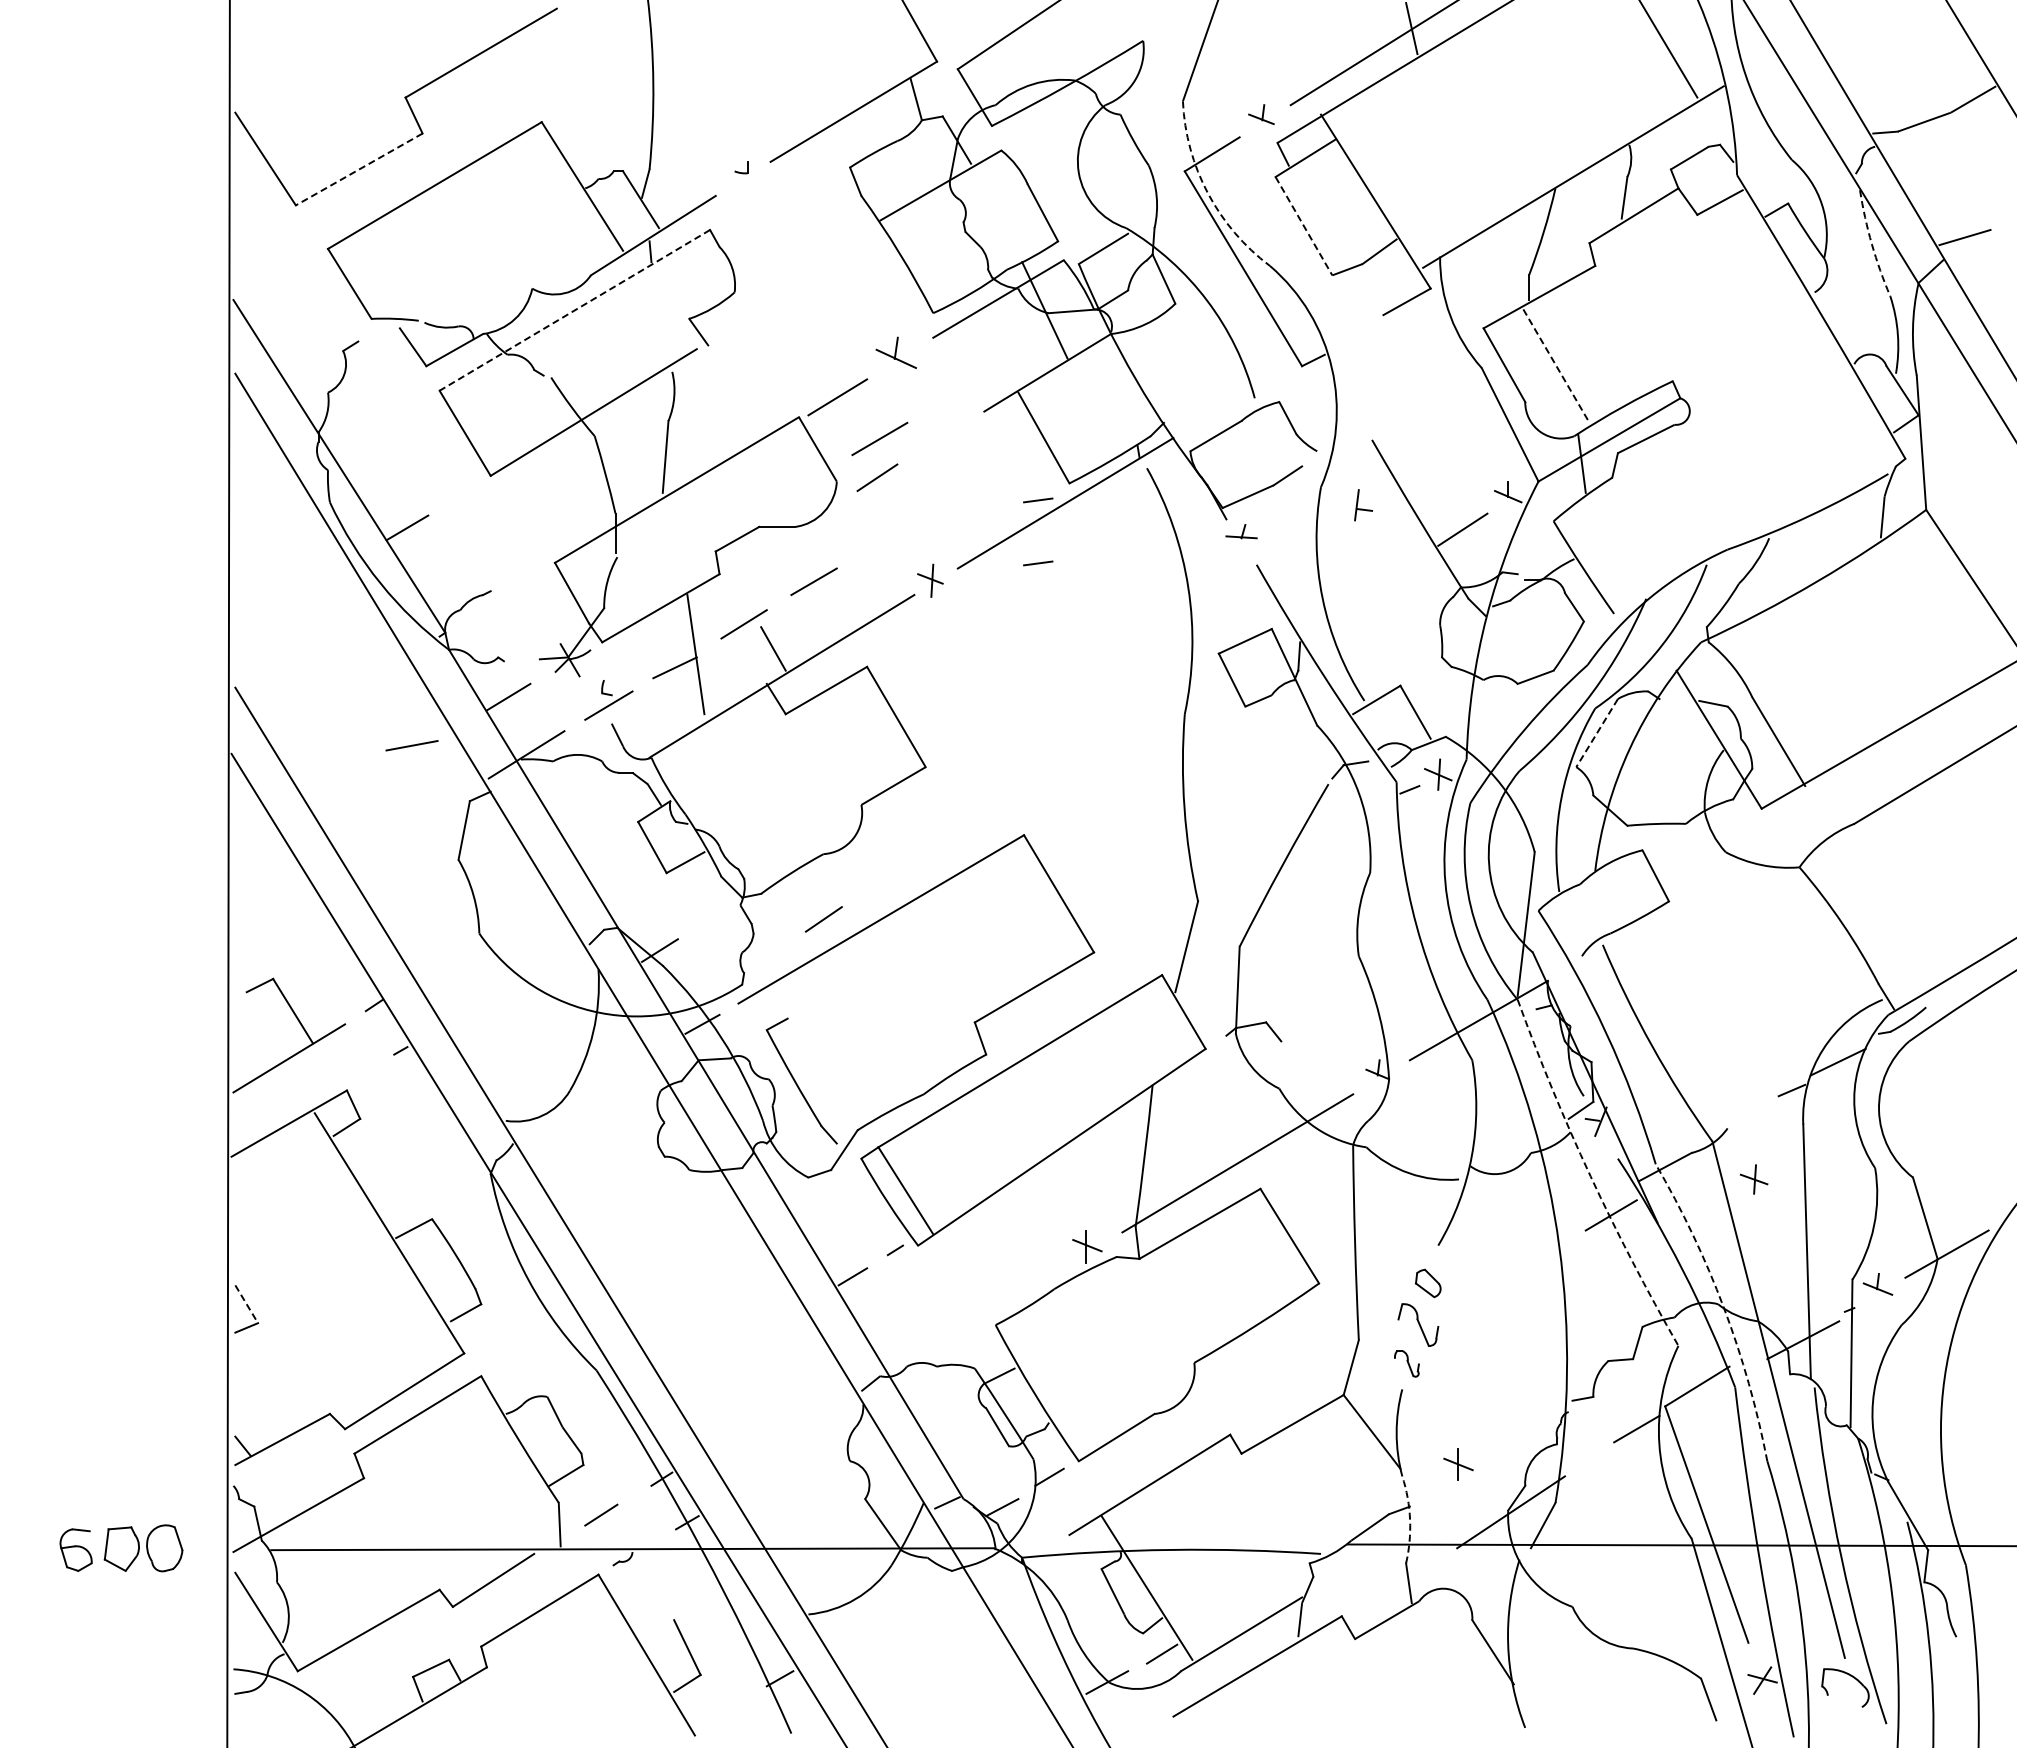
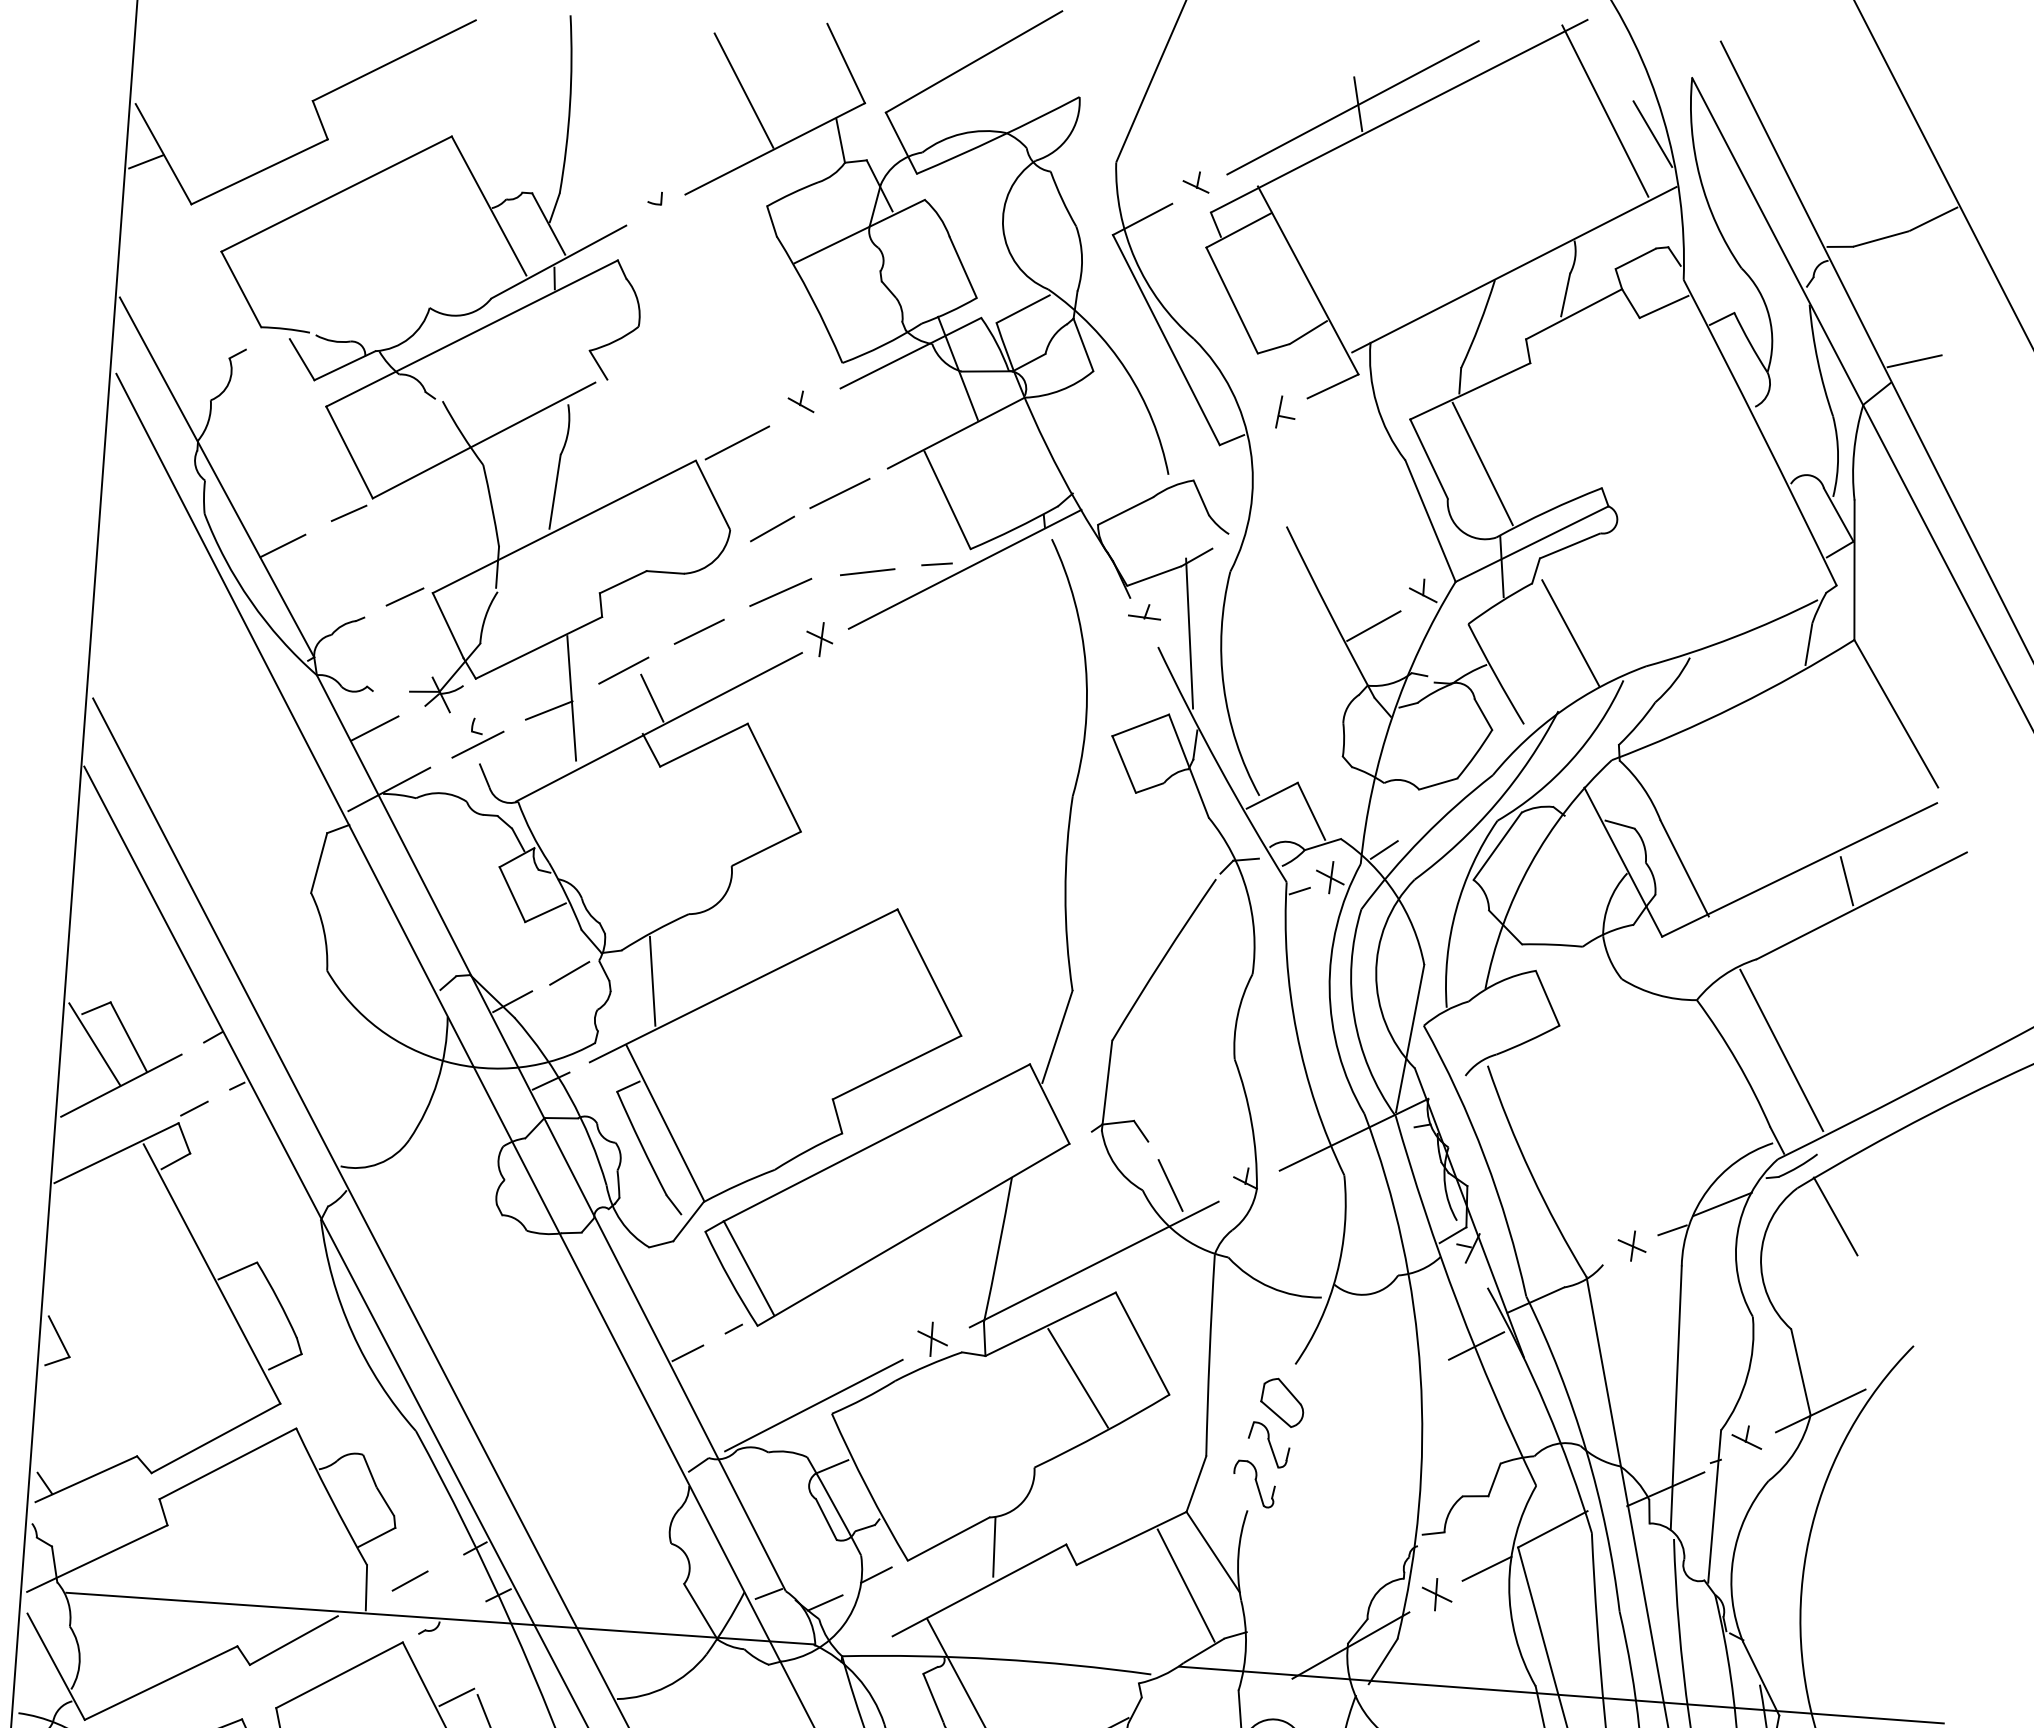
line: (1697, 36) -> (1653, 133), added
line: (819, 57) -> (743, 90), added
line: (249, 167) -> (146, 161), added
line: (359, 169) -> (259, 171), dashed -> solid
arc: (1207, 193) -> (1134, 259), dashed -> solid
line: (1303, 226) -> (1231, 300), dashed -> solid
arc: (1871, 244) -> (1817, 361), dashed -> solid
line: (574, 310) -> (471, 333), dashed -> solid
part: (896, 352) -> (801, 400), size x0.62
line: (1556, 366) -> (1482, 464), dashed -> solid
line: (879, 438) -> (839, 493), moved
line: (468, 491) -> (348, 512), added
part: (1363, 505) -> (1285, 412), moved
line: (1652, 522) -> (1570, 632), added
line: (889, 538) -> (780, 592), added
line: (1285, 549) -> (1189, 633), added
line: (1038, 563) -> (932, 629), removed
line: (528, 568) -> (405, 596), added
line: (1597, 733) -> (1497, 846), dashed -> solid
line: (1935, 742) -> (1846, 881), added
line: (1488, 743) -> (1384, 849), added
line: (411, 745) -> (867, 571), moved
line: (1884, 909) -> (1781, 1049), added
line: (823, 919) -> (569, 973), moved
line: (792, 920) -> (651, 980), added
line: (260, 1020) -> (94, 1044), added
line: (814, 1056) -> (664, 1122), added
line: (1947, 1065) -> (1835, 1215), added
line: (360, 1074) -> (193, 1107), added
line: (1305, 1081) -> (1170, 1184), added
arc: (1590, 1176) -> (1457, 1304), dashed -> solid
part: (1753, 1179) -> (1631, 1246), moved
line: (1230, 1273) -> (1078, 1377), added
part: (1427, 1283) -> (1281, 1402), size x1.67
line: (246, 1304) -> (58, 1336), dashed -> solid
arc: (1724, 1308) -> (1586, 1450), dashed -> solid
line: (977, 1318) -> (813, 1405), added
part: (1406, 1363) -> (1253, 1483), size x1.67
line: (1161, 1441) -> (994, 1546), added
part: (1458, 1464) -> (1437, 1594), moved
line: (1348, 1465) -> (1186, 1585), added
arc: (1410, 1519) -> (1246, 1645), dashed -> solid
line: (654, 1623) -> (457, 1697), added

